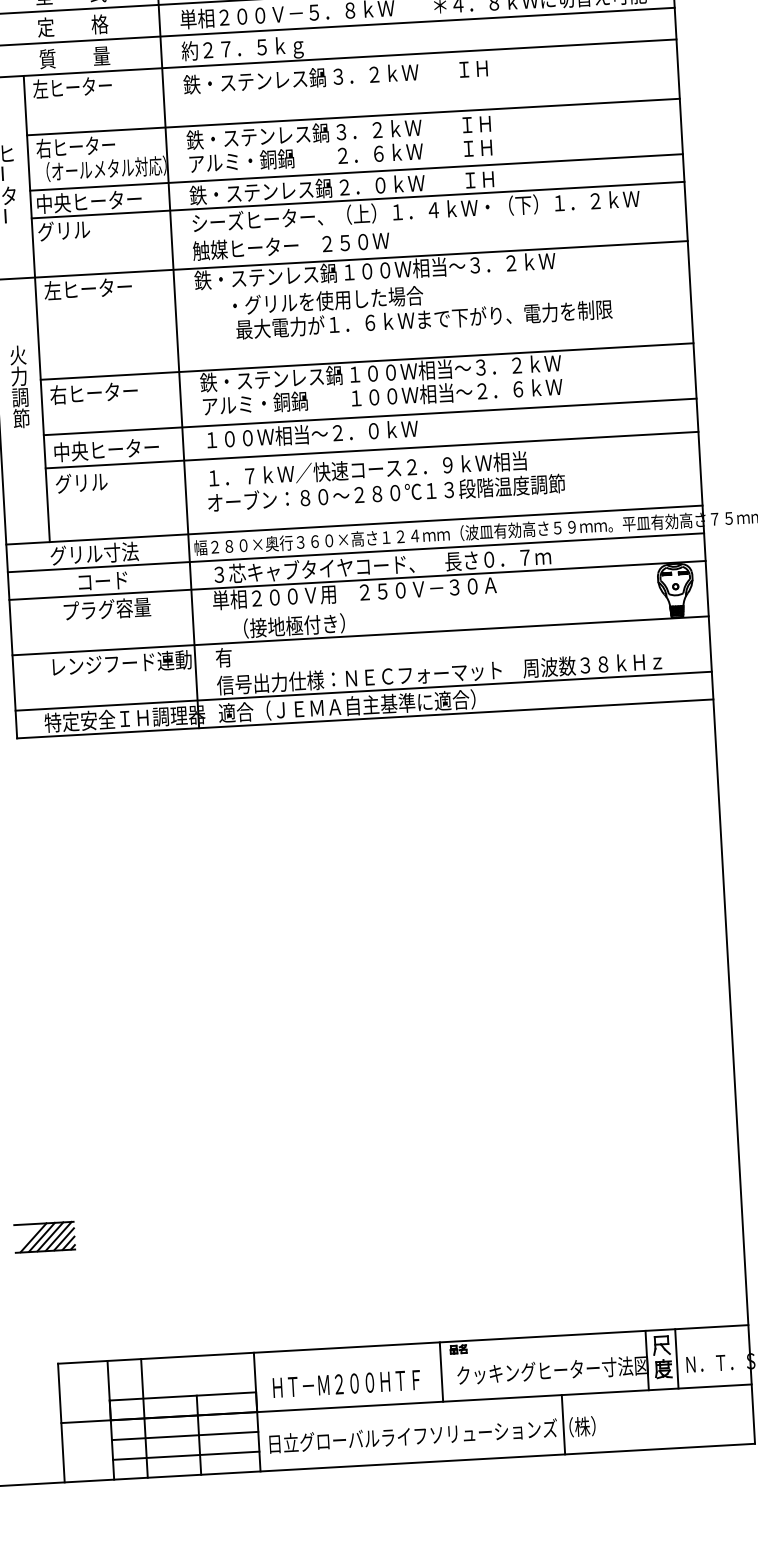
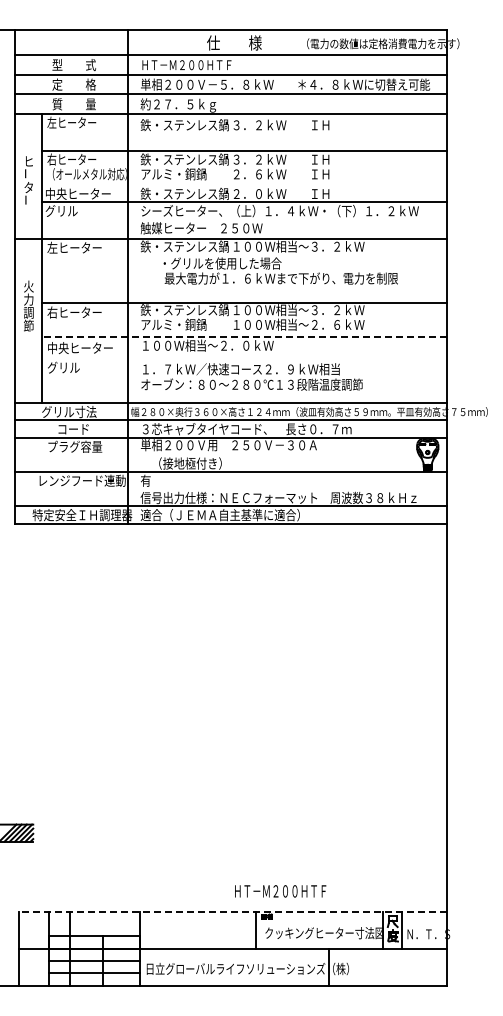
line: (356, 173) -> (244, 185), removed
line: (370, 416) -> (244, 336), solid -> dashed
line: (371, 450) -> (244, 357), removed
line: (402, 1343) -> (232, 911), solid -> dashed
text: (346, 1384) -> (280, 891), moved

